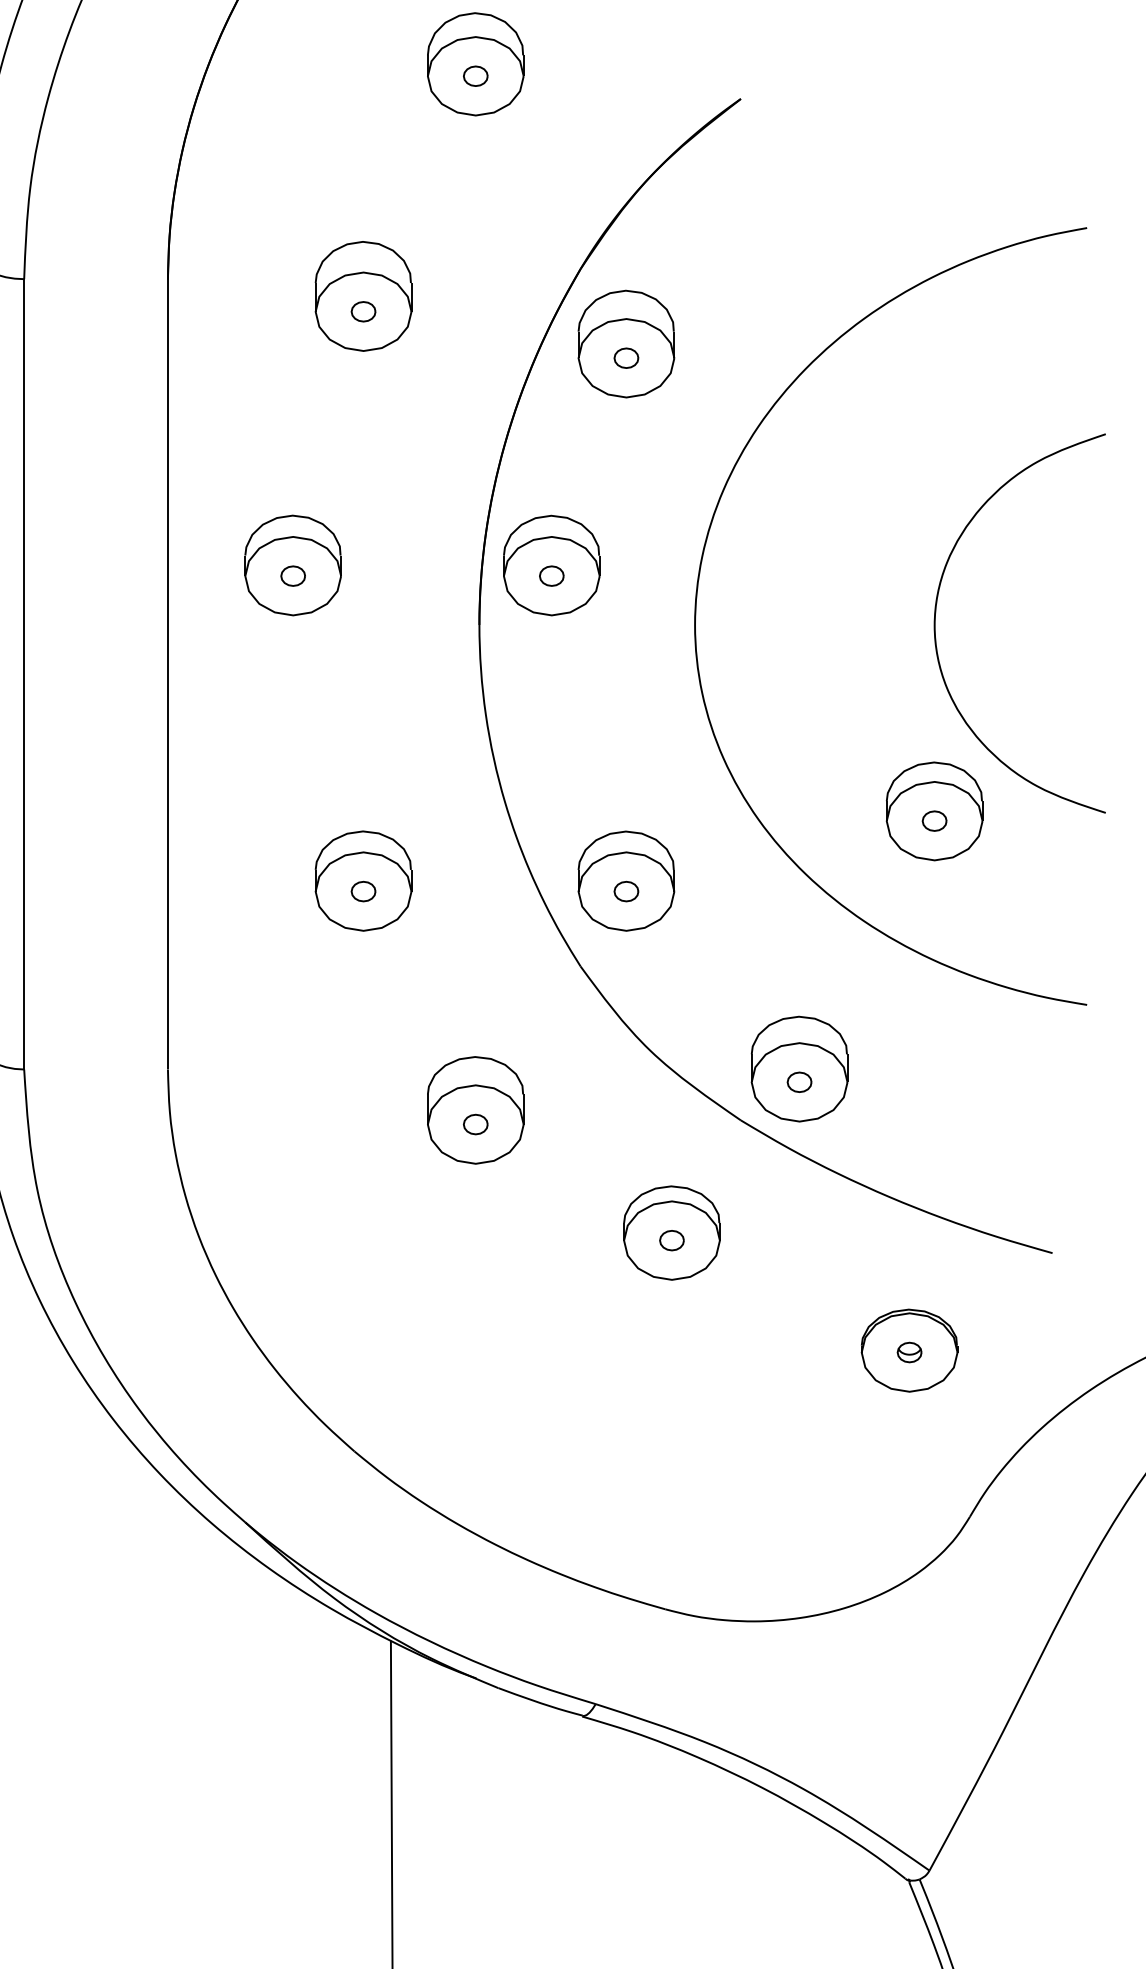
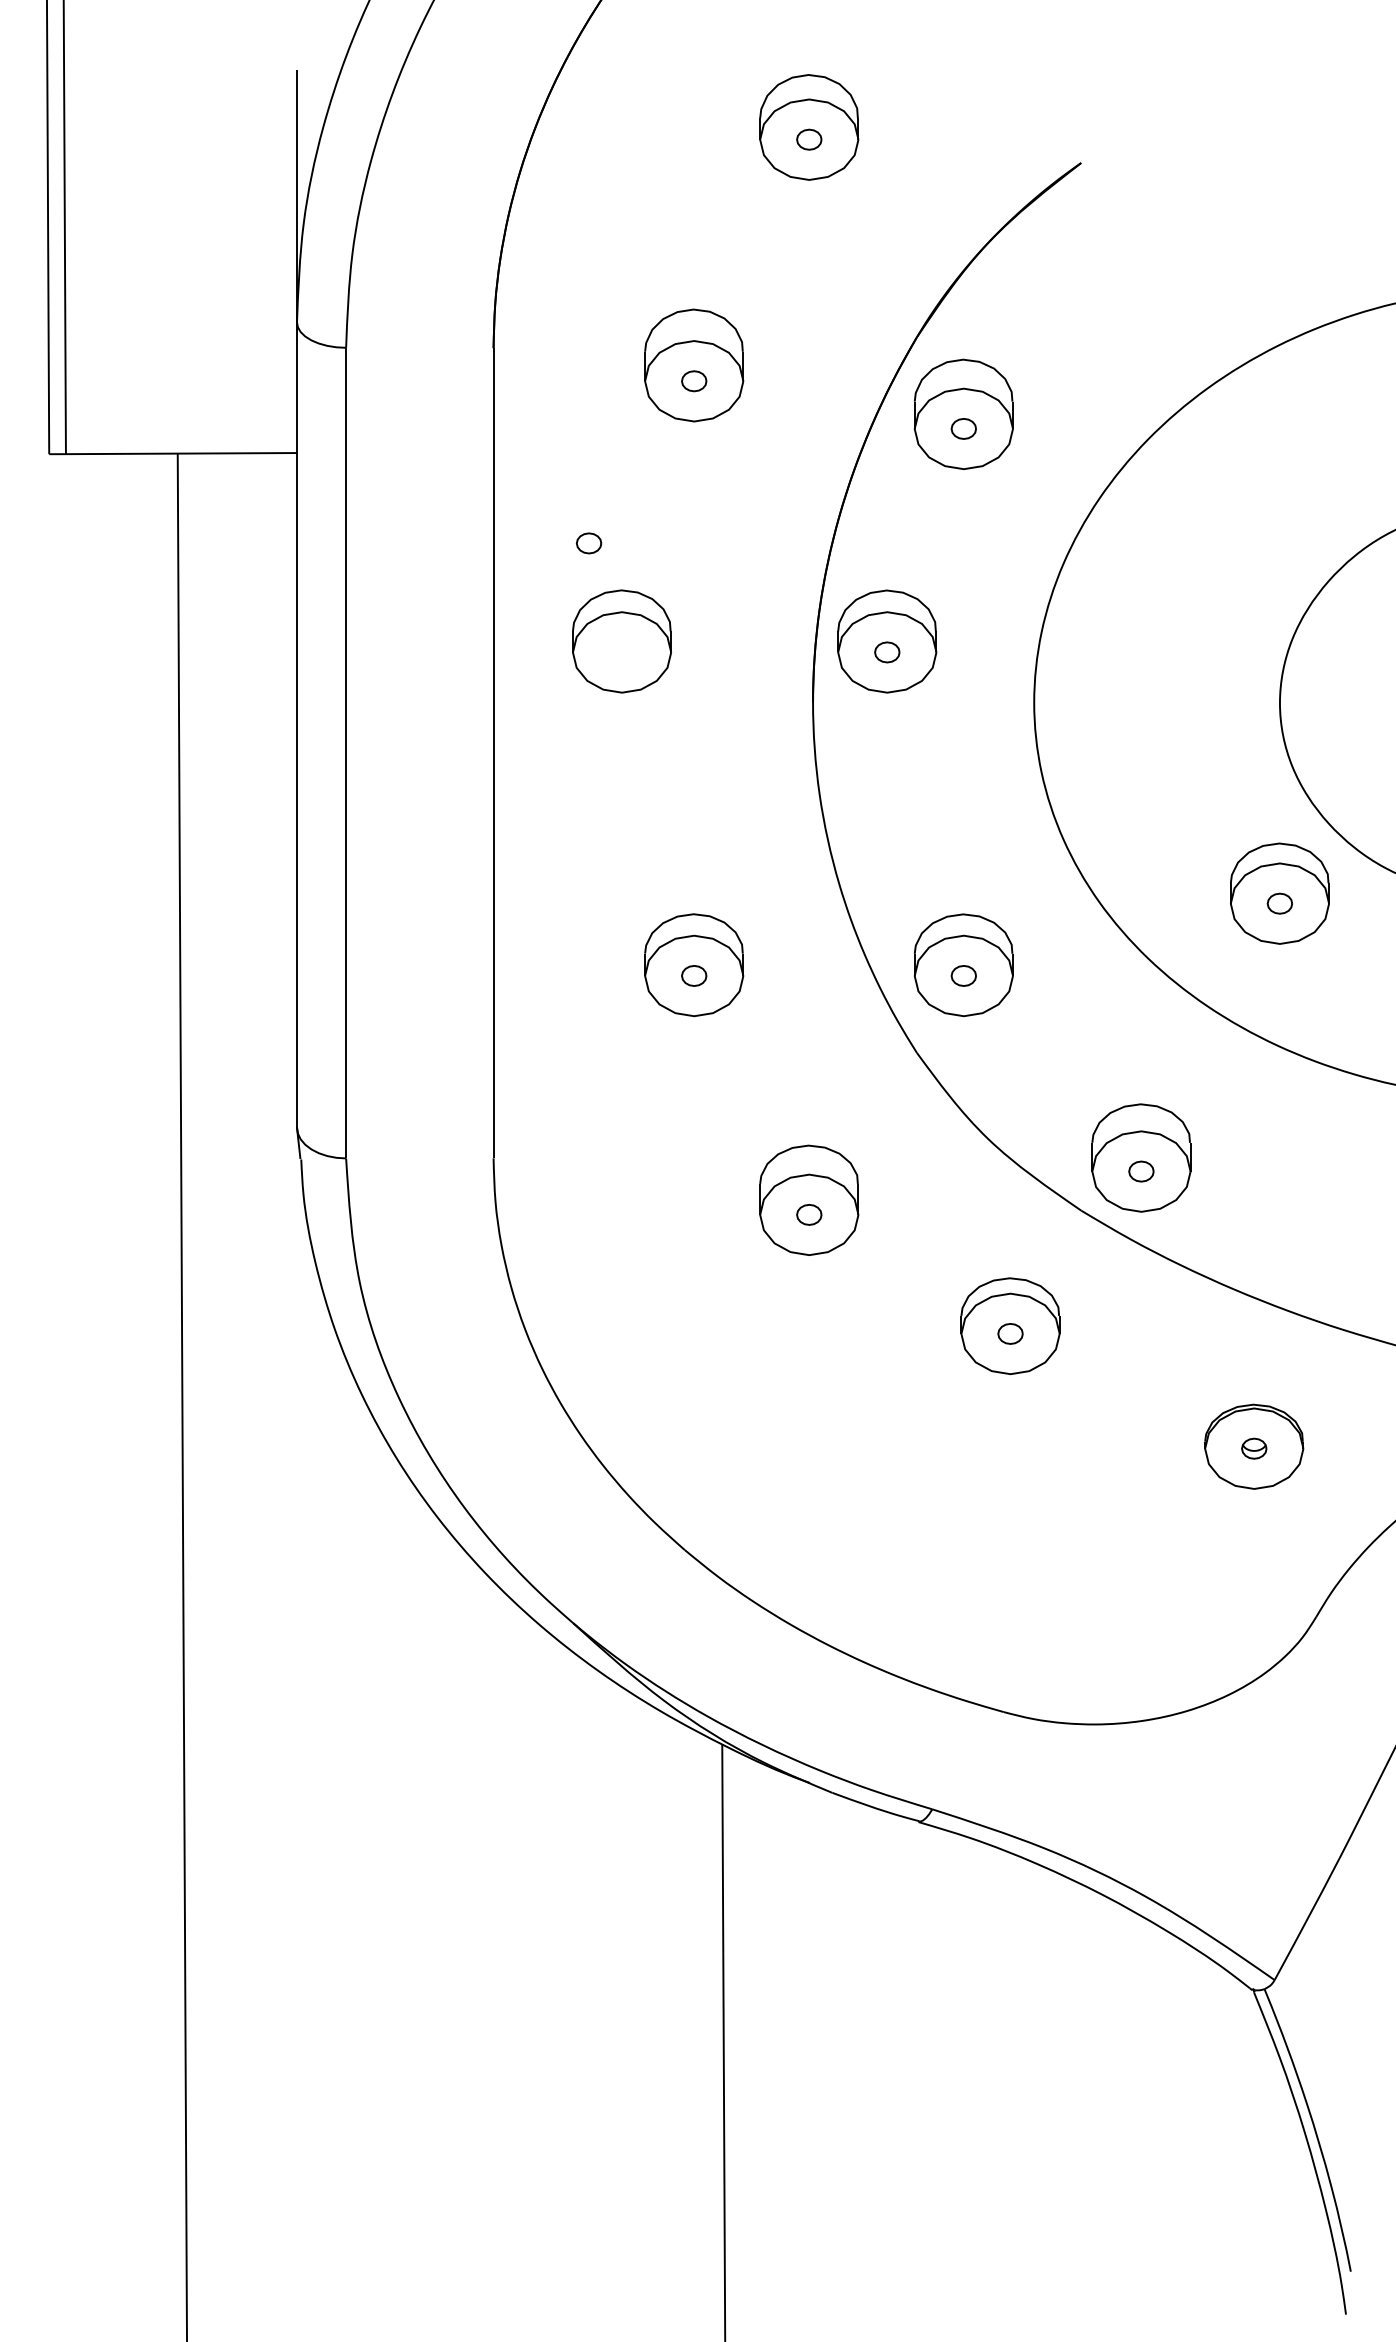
part: (292, 576) -> (588, 543), moved

